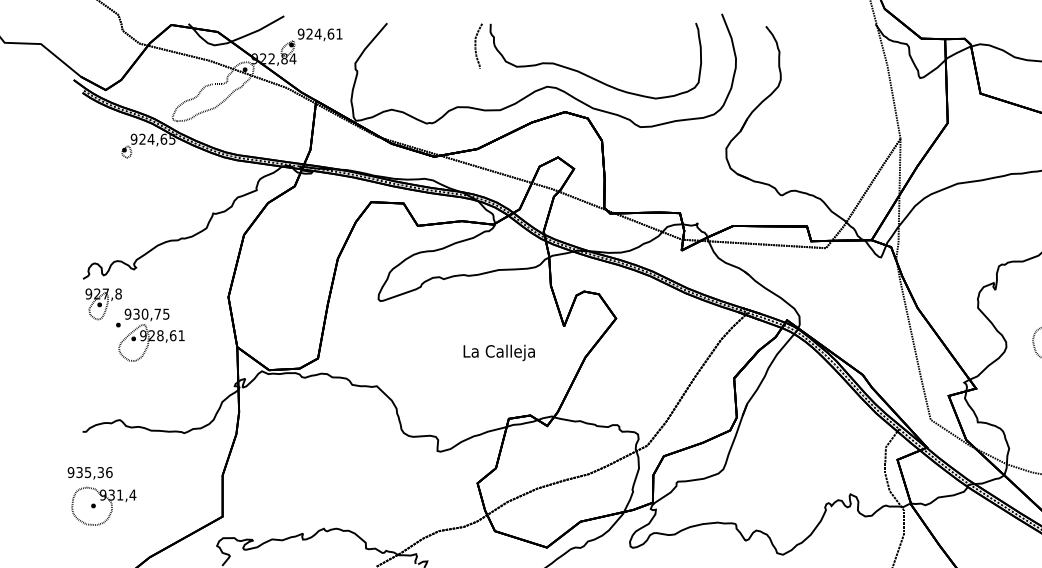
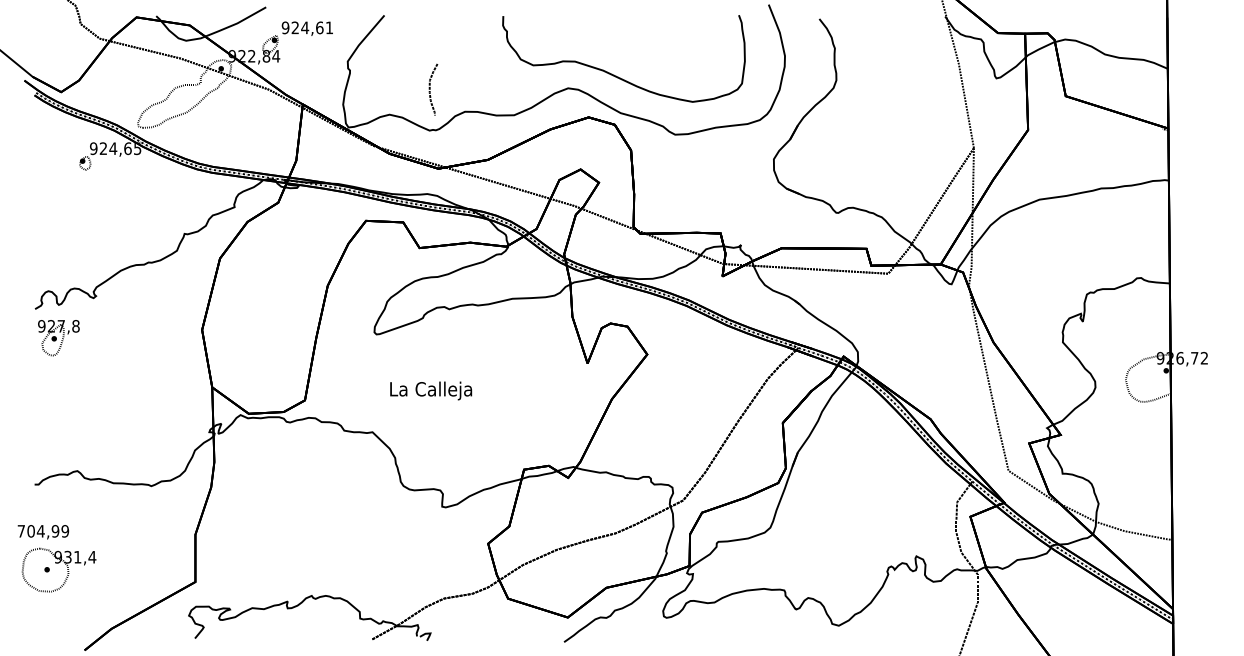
curve: (476, 45) -> (430, 89), moved
part: (150, 335) -> (112, 373), removed
text: (499, 352) -> (431, 390), moved
text: (90, 472) -> (43, 531), 935,36 -> 704,99

